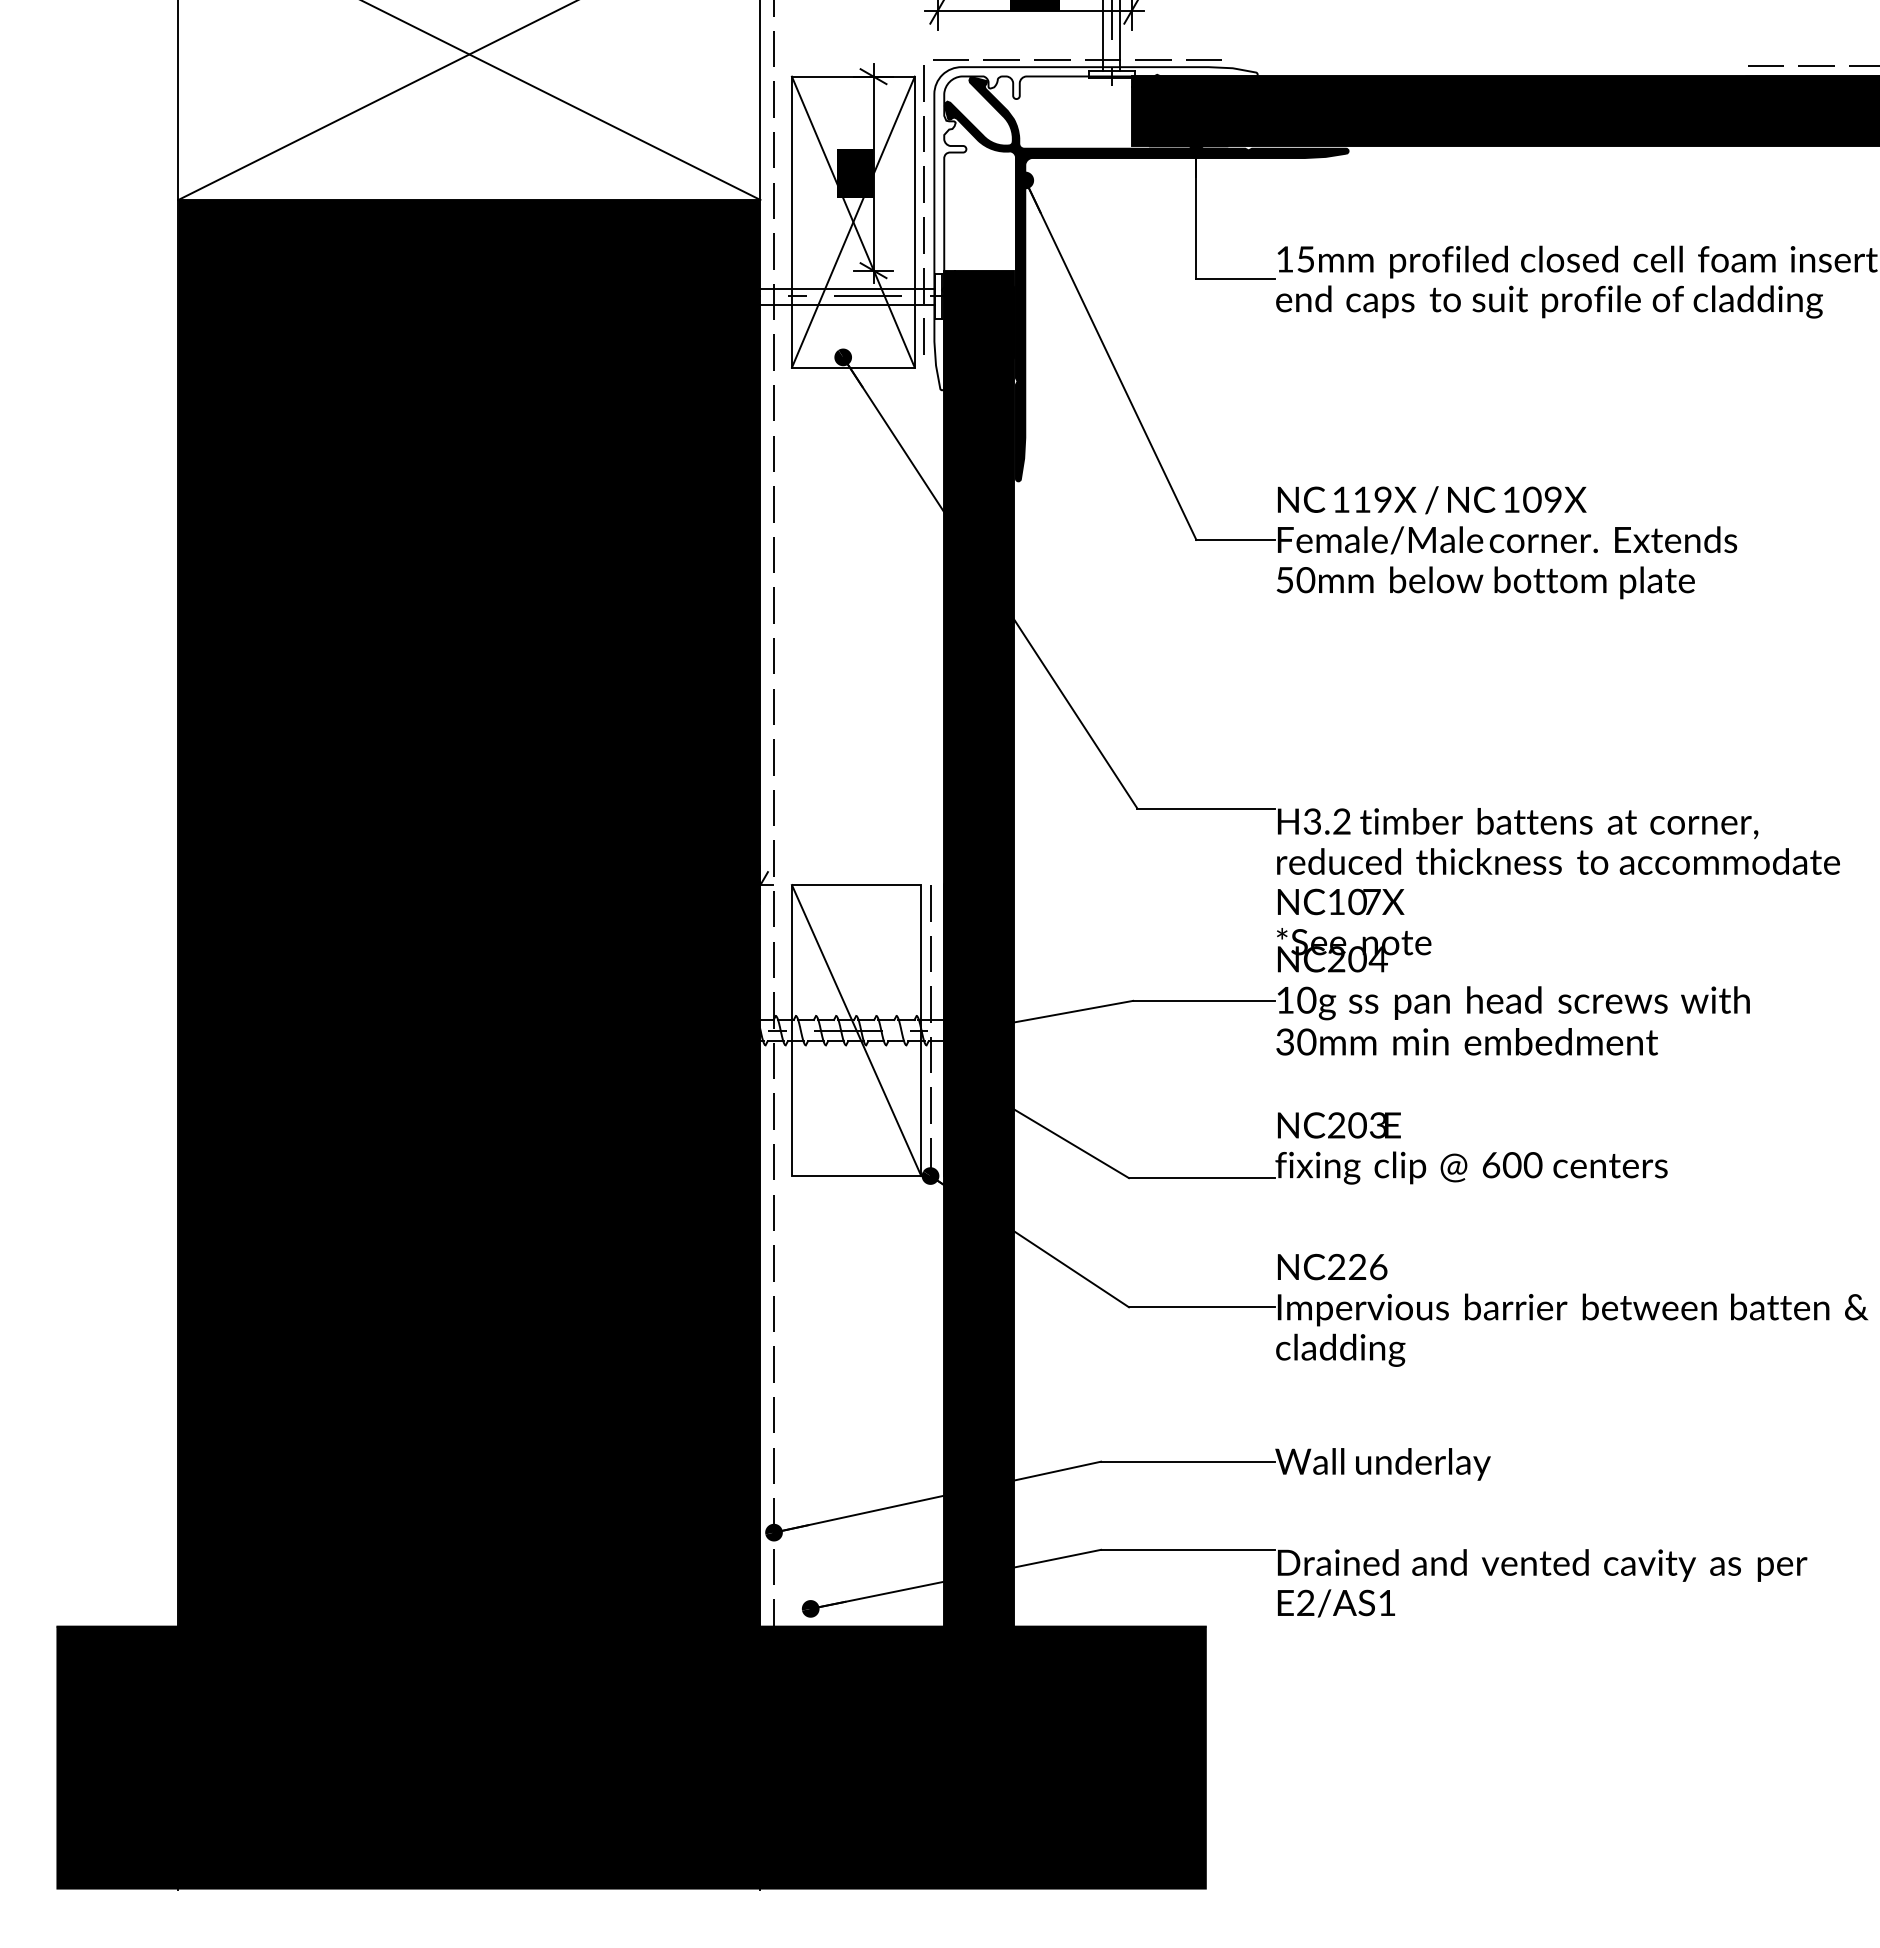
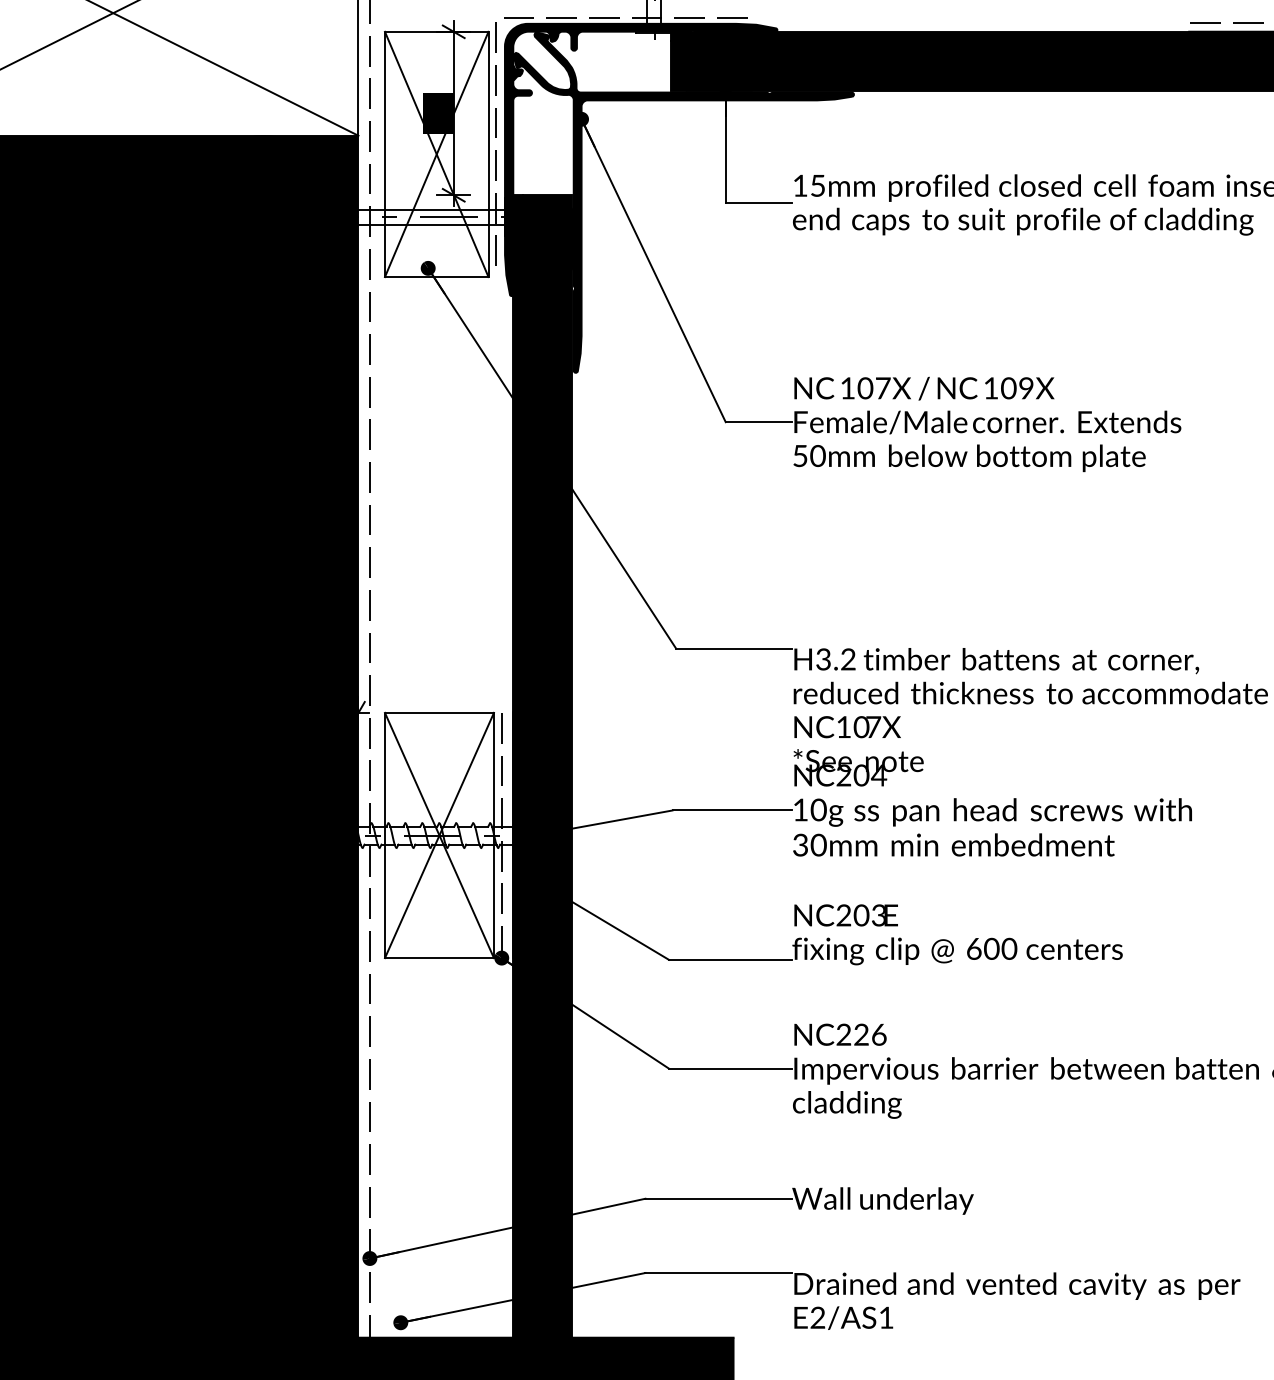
fill: (1095, 228) -> (640, 159), added
text: (1372, 499) -> (874, 388), 119X -> 107X
line: (856, 1030) -> (439, 835), added

